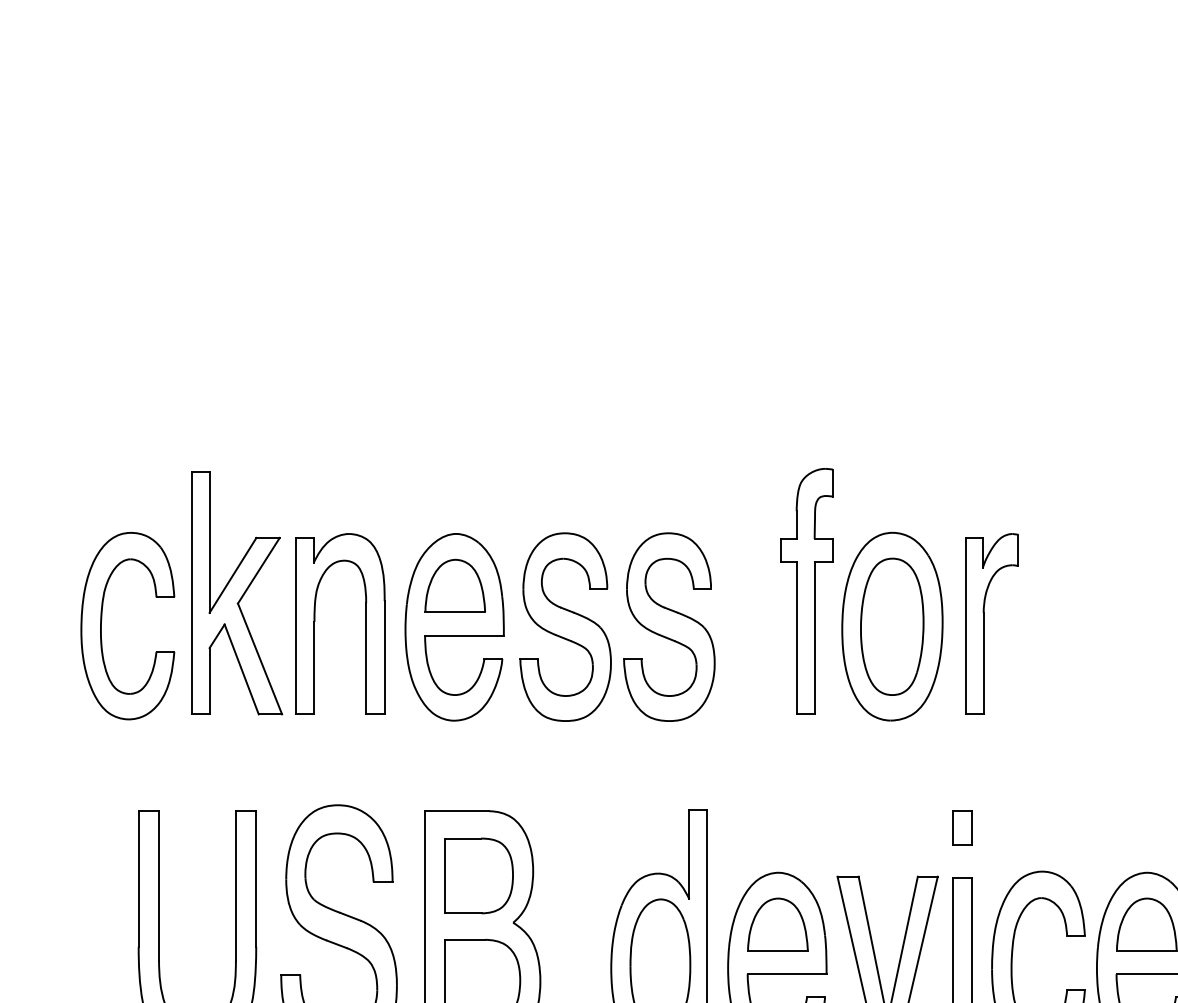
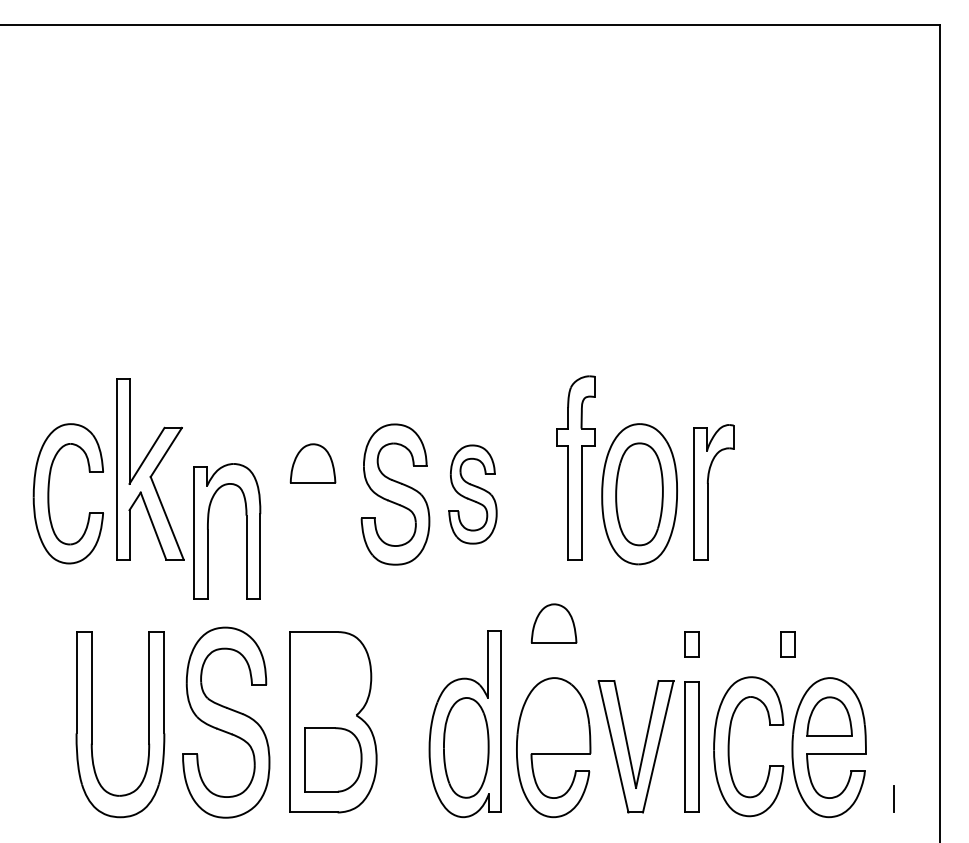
part: (315, 624) -> (208, 531), moved
part: (454, 627) -> (312, 494), removed
part: (668, 627) -> (472, 494), size x0.7
part: (1090, 827) -> (787, 644), added
part: (478, 876) -> (330, 680), removed
part: (777, 924) -> (553, 623), moved

